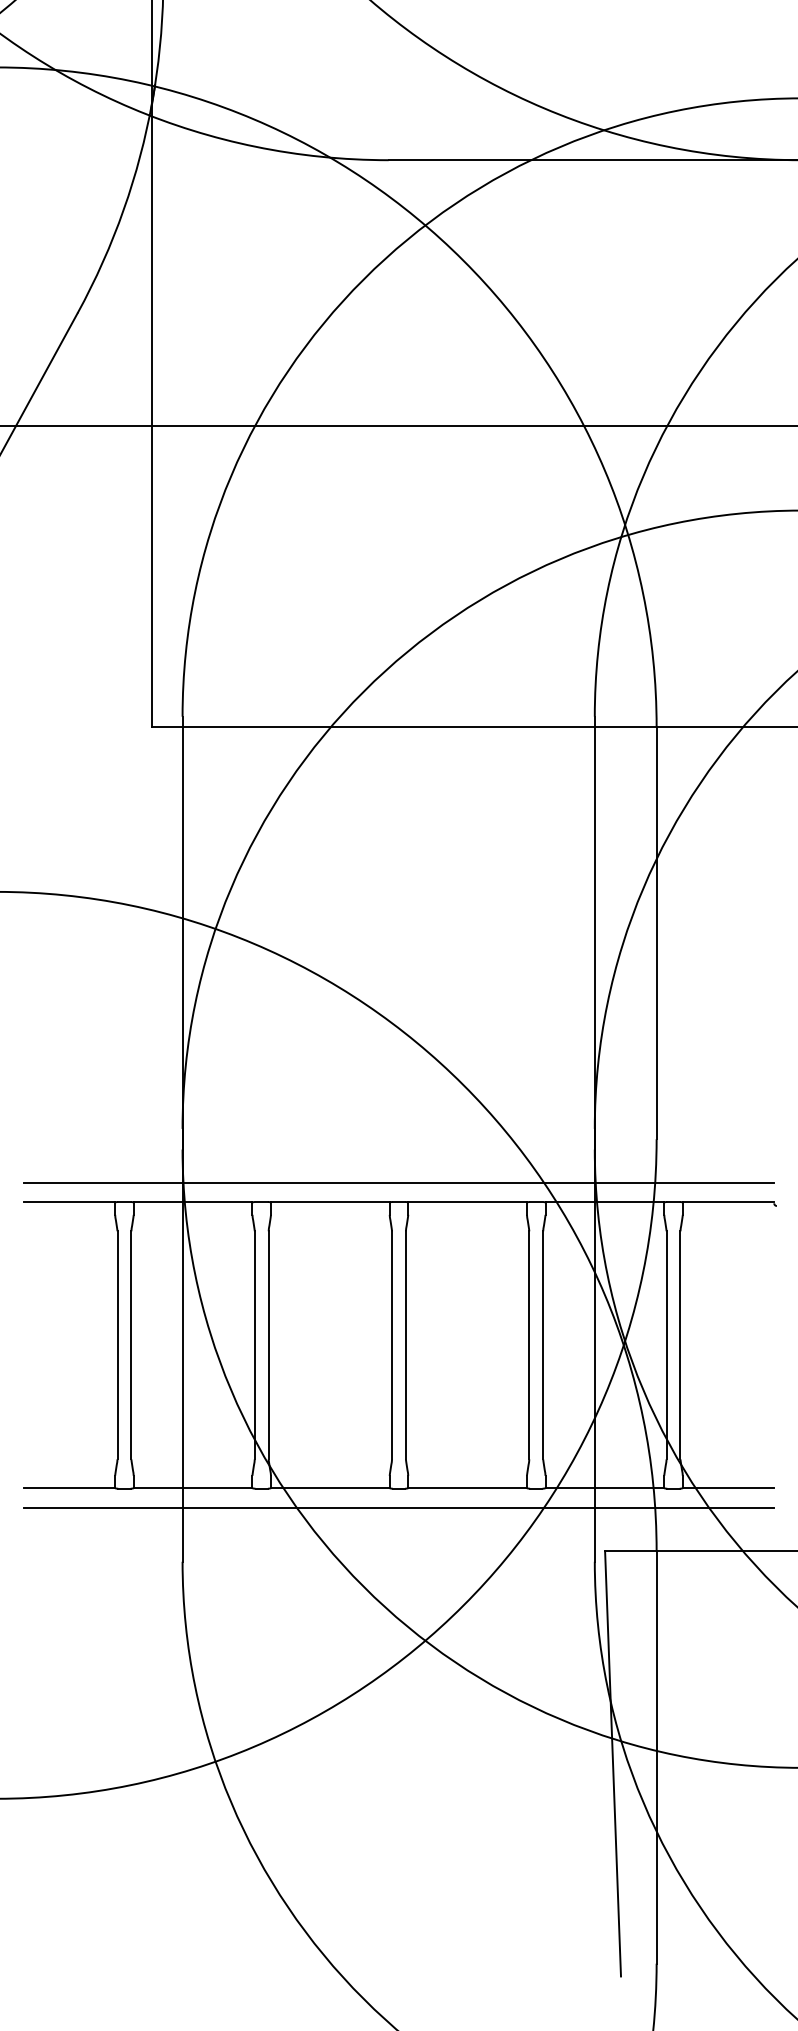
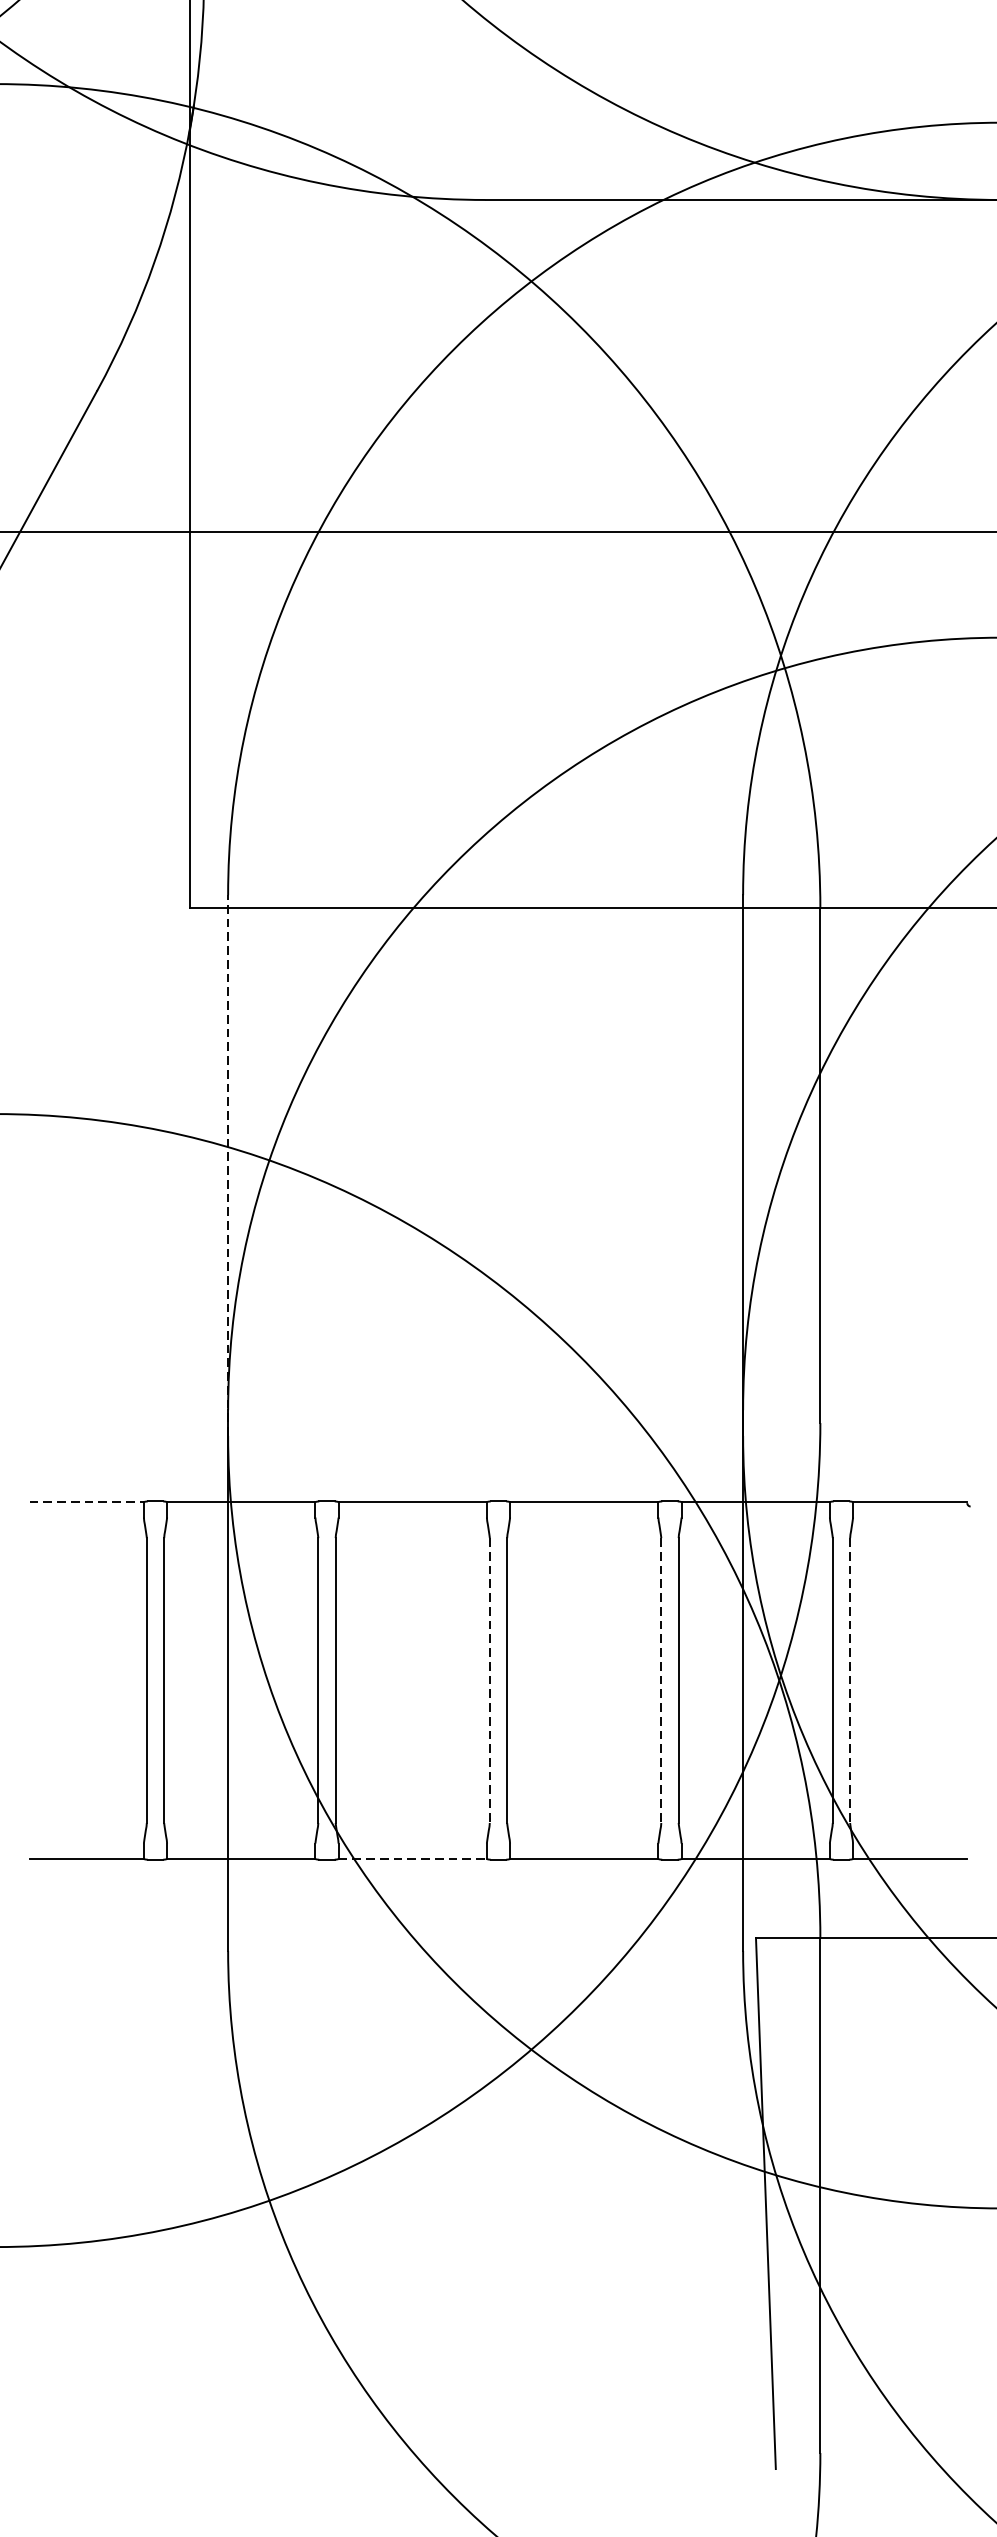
line: (182, 932) -> (228, 1164), solid -> dashed
line: (398, 1182) -> (497, 1477), removed
line: (69, 1202) -> (86, 1502), solid -> dashed
line: (392, 1345) -> (490, 1680), solid -> dashed
line: (529, 1345) -> (661, 1680), solid -> dashed
line: (680, 1345) -> (850, 1680), solid -> dashed
line: (330, 1488) -> (412, 1859), solid -> dashed
line: (398, 1508) -> (497, 1884), removed

